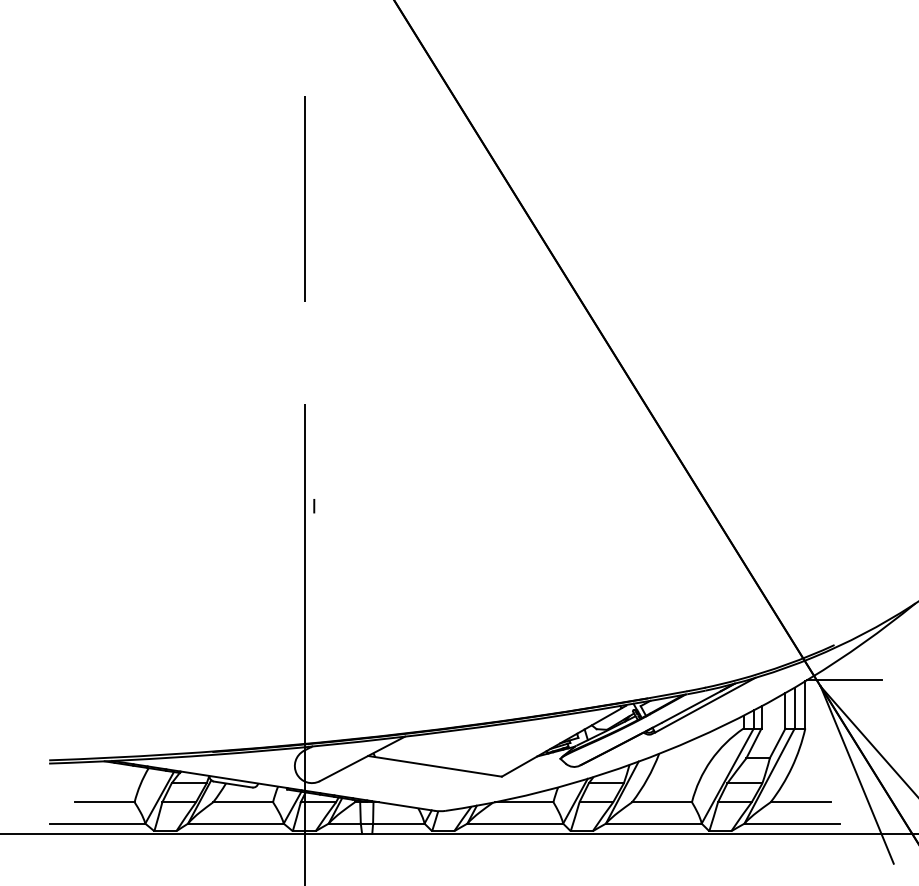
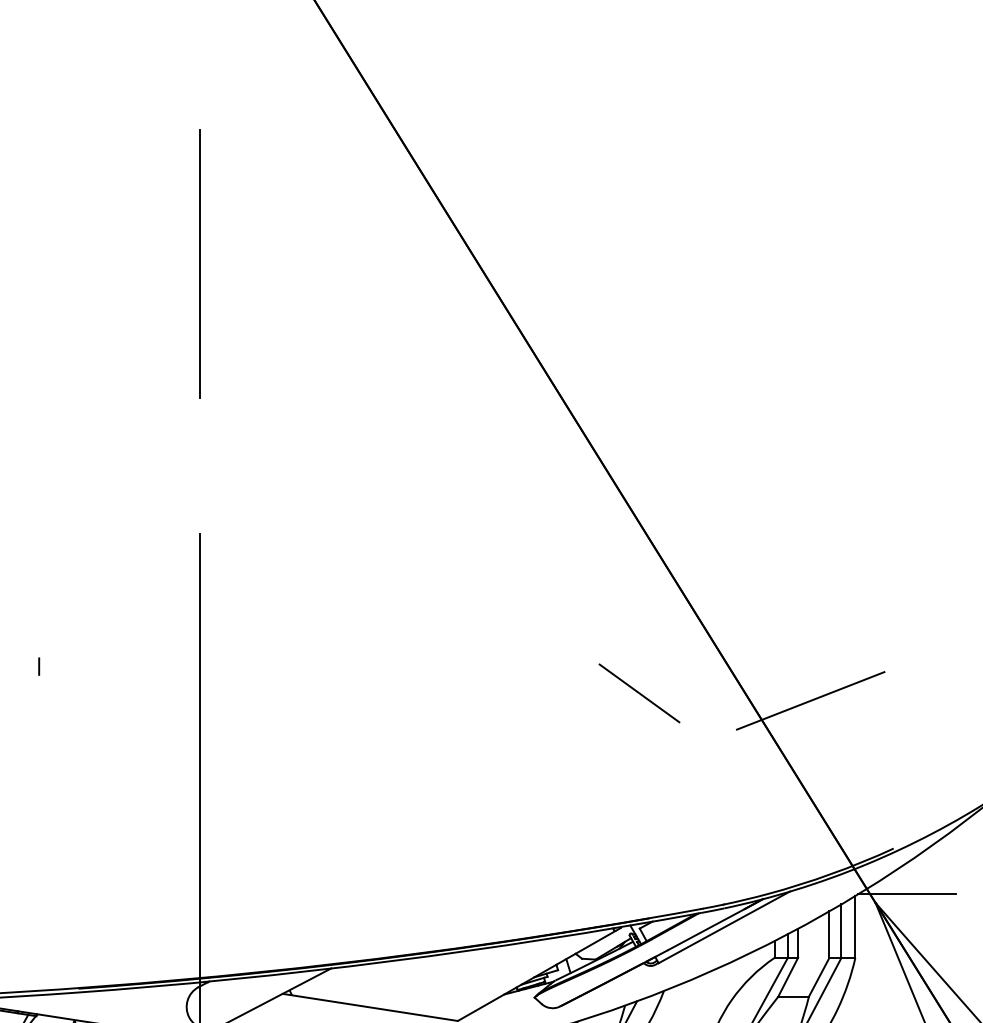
line: (314, 506) -> (39, 667), moved
line: (640, 526) -> (639, 693), added
line: (770, 532) -> (809, 701), added

